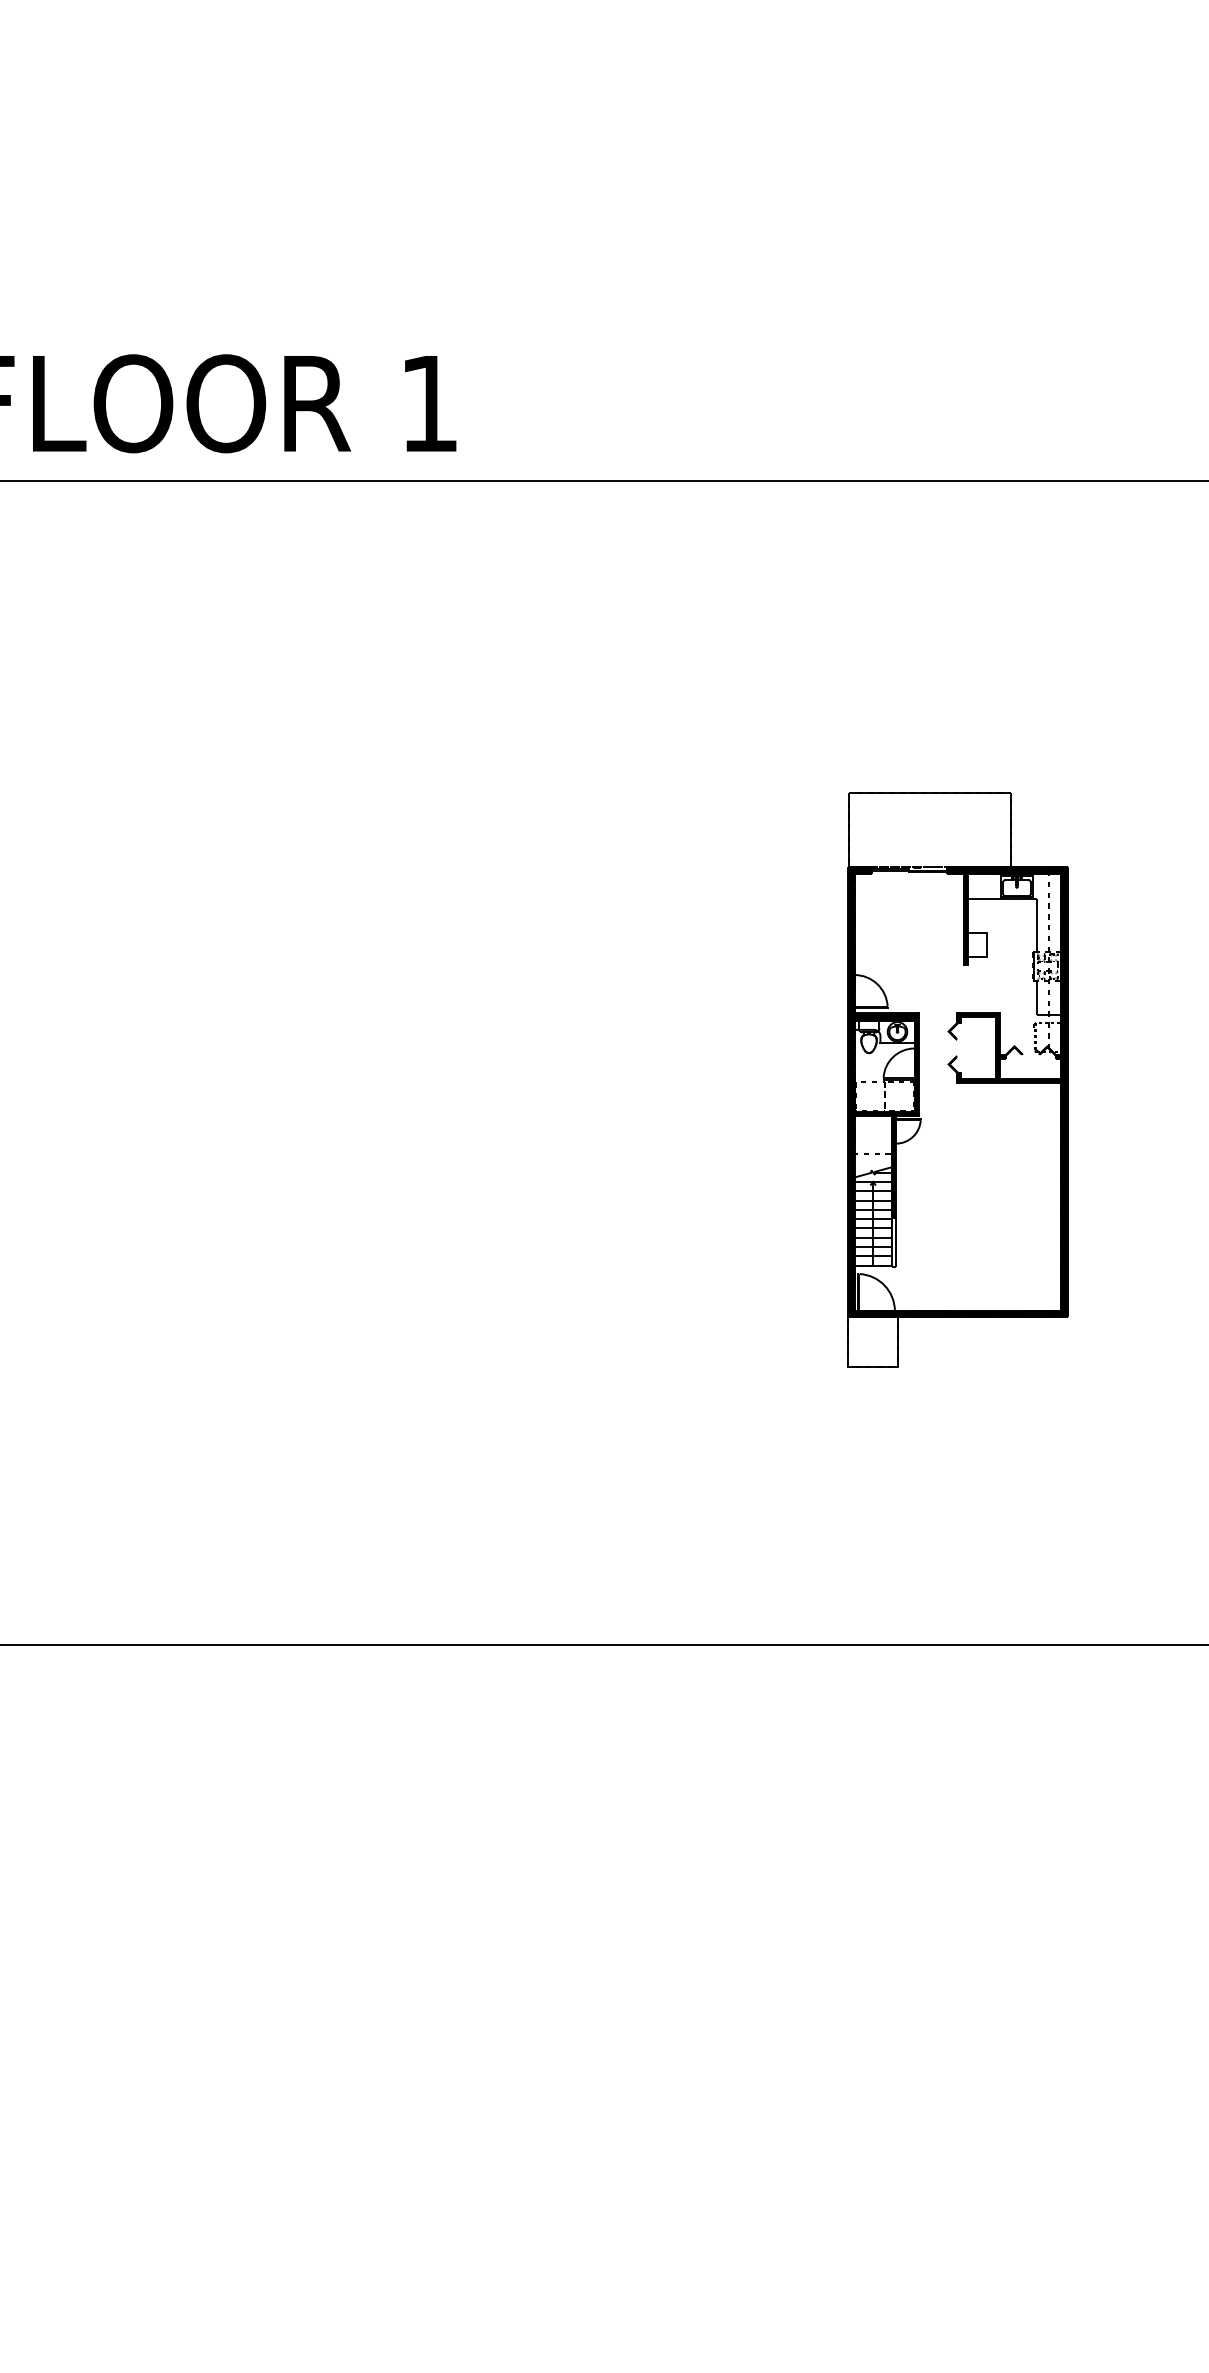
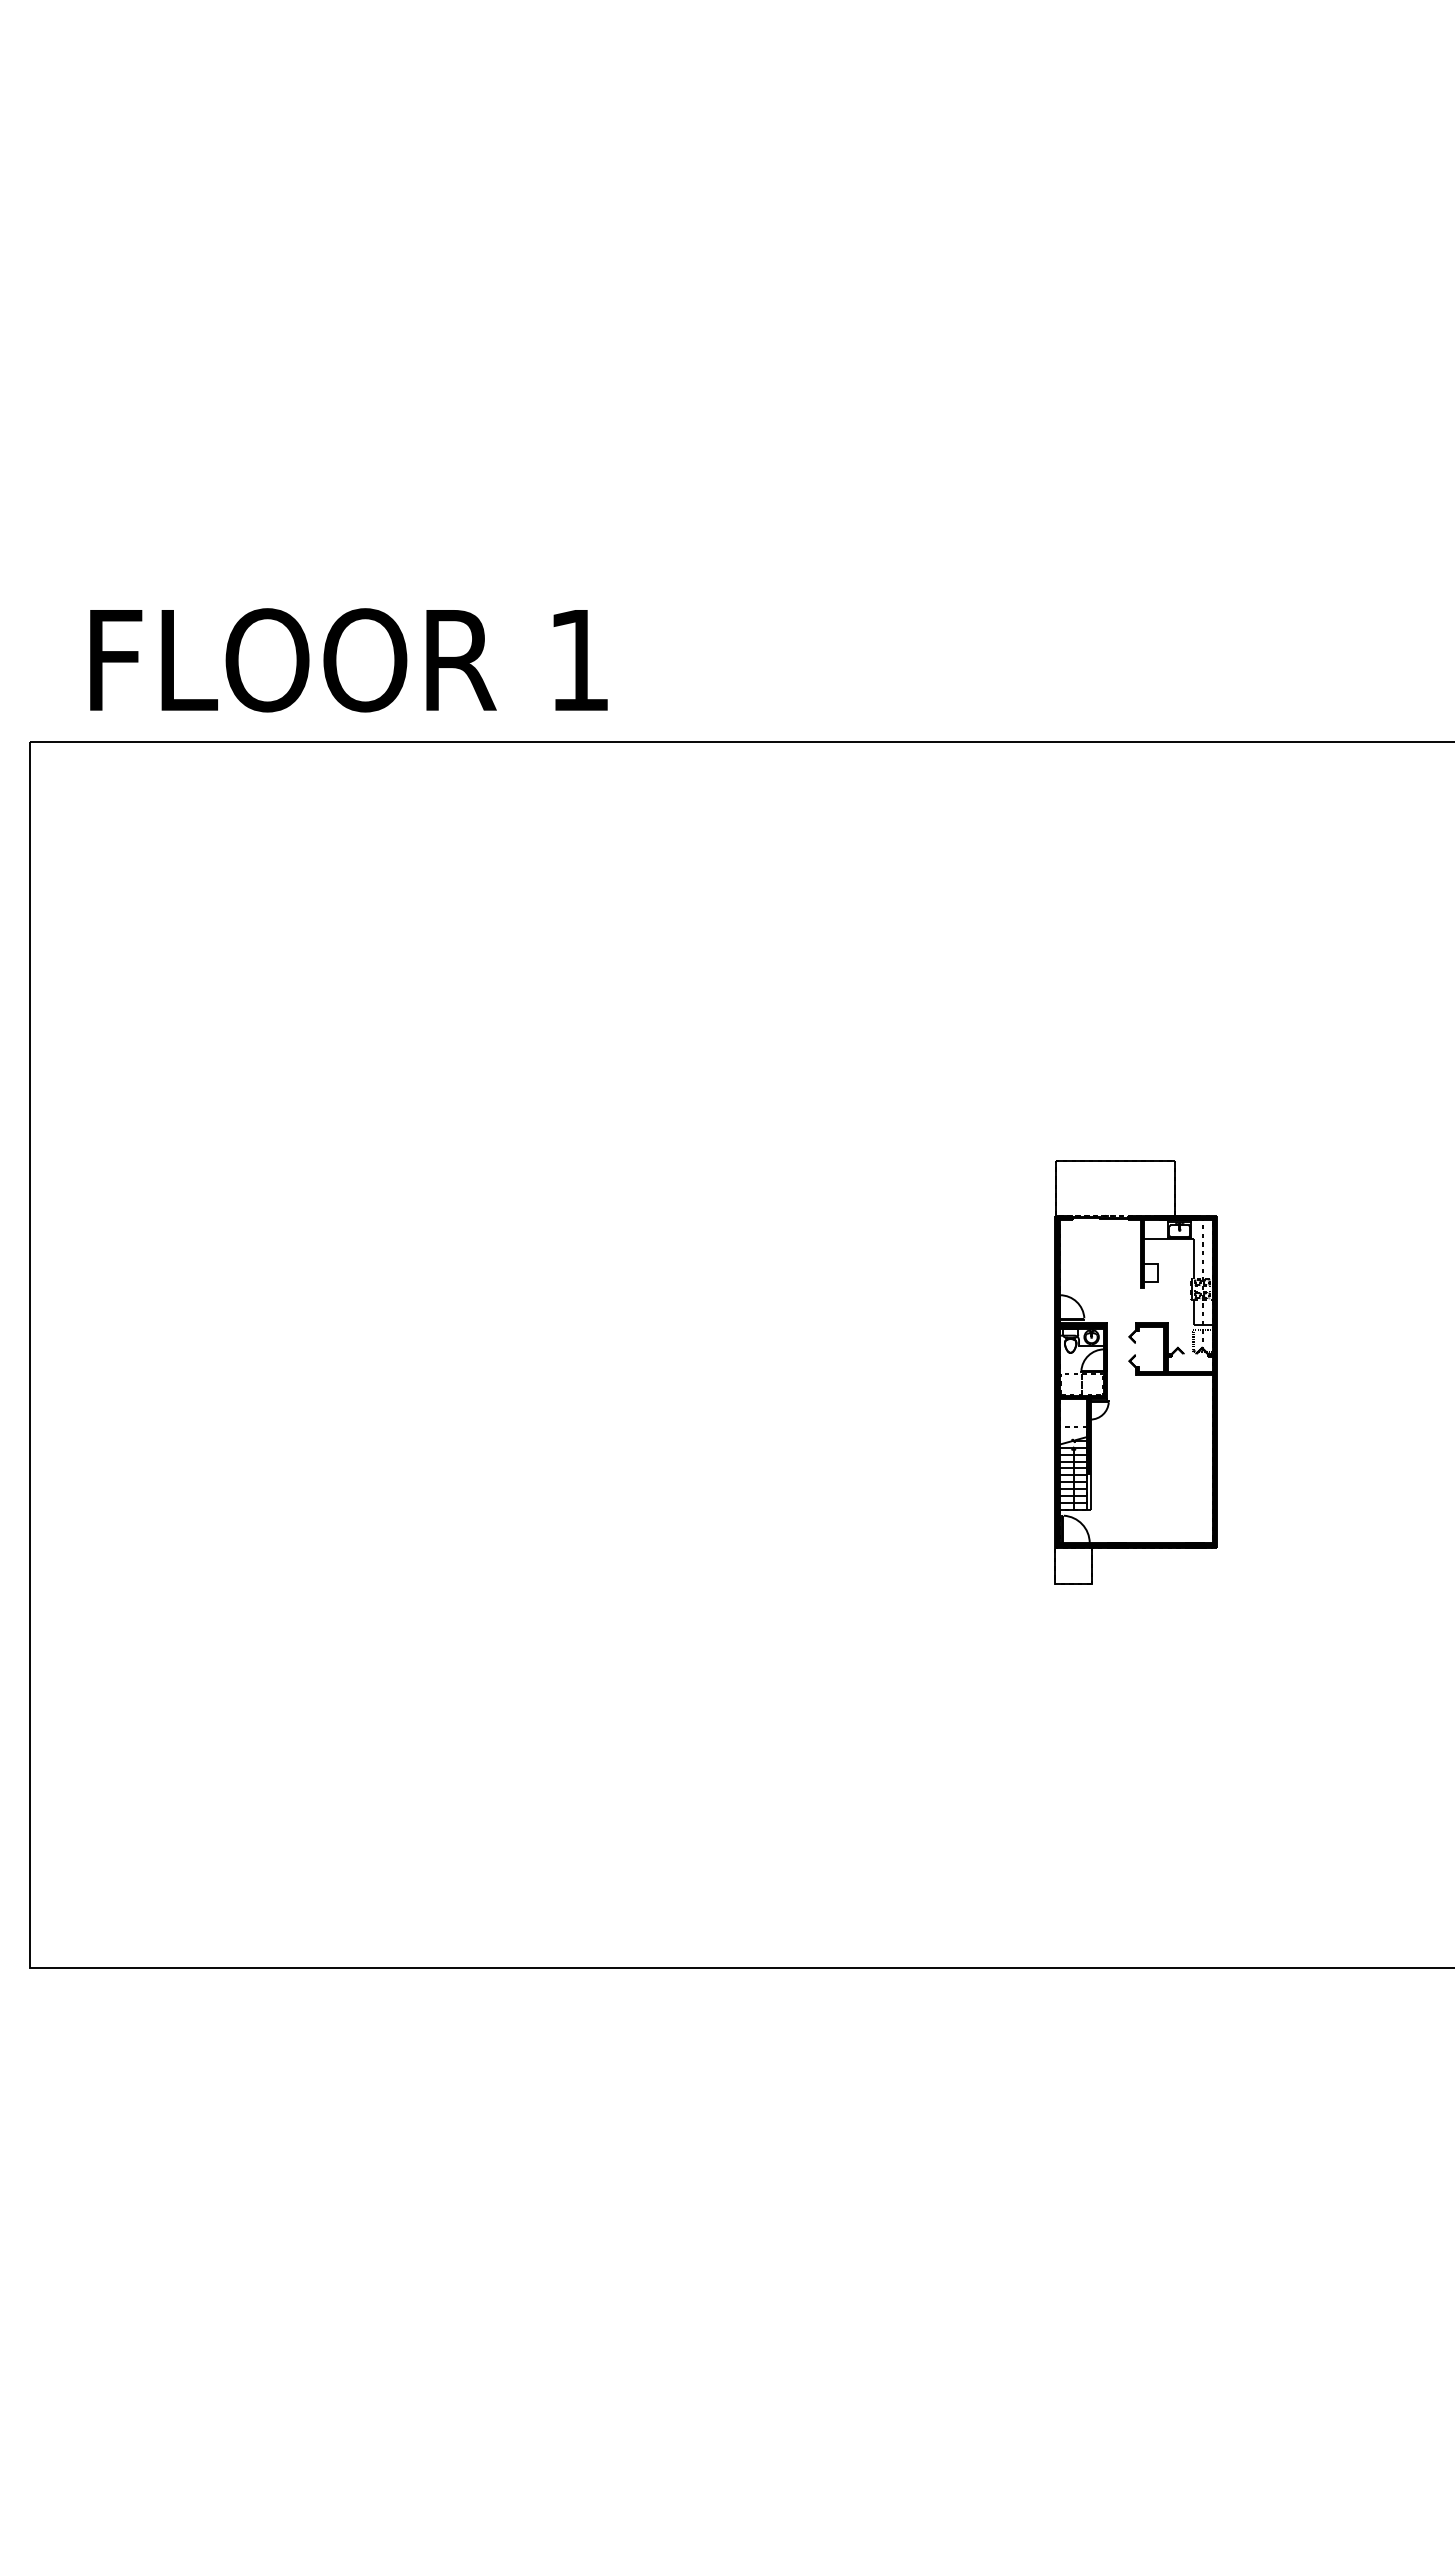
part: (958, 1079) -> (1136, 1372), size x0.7

